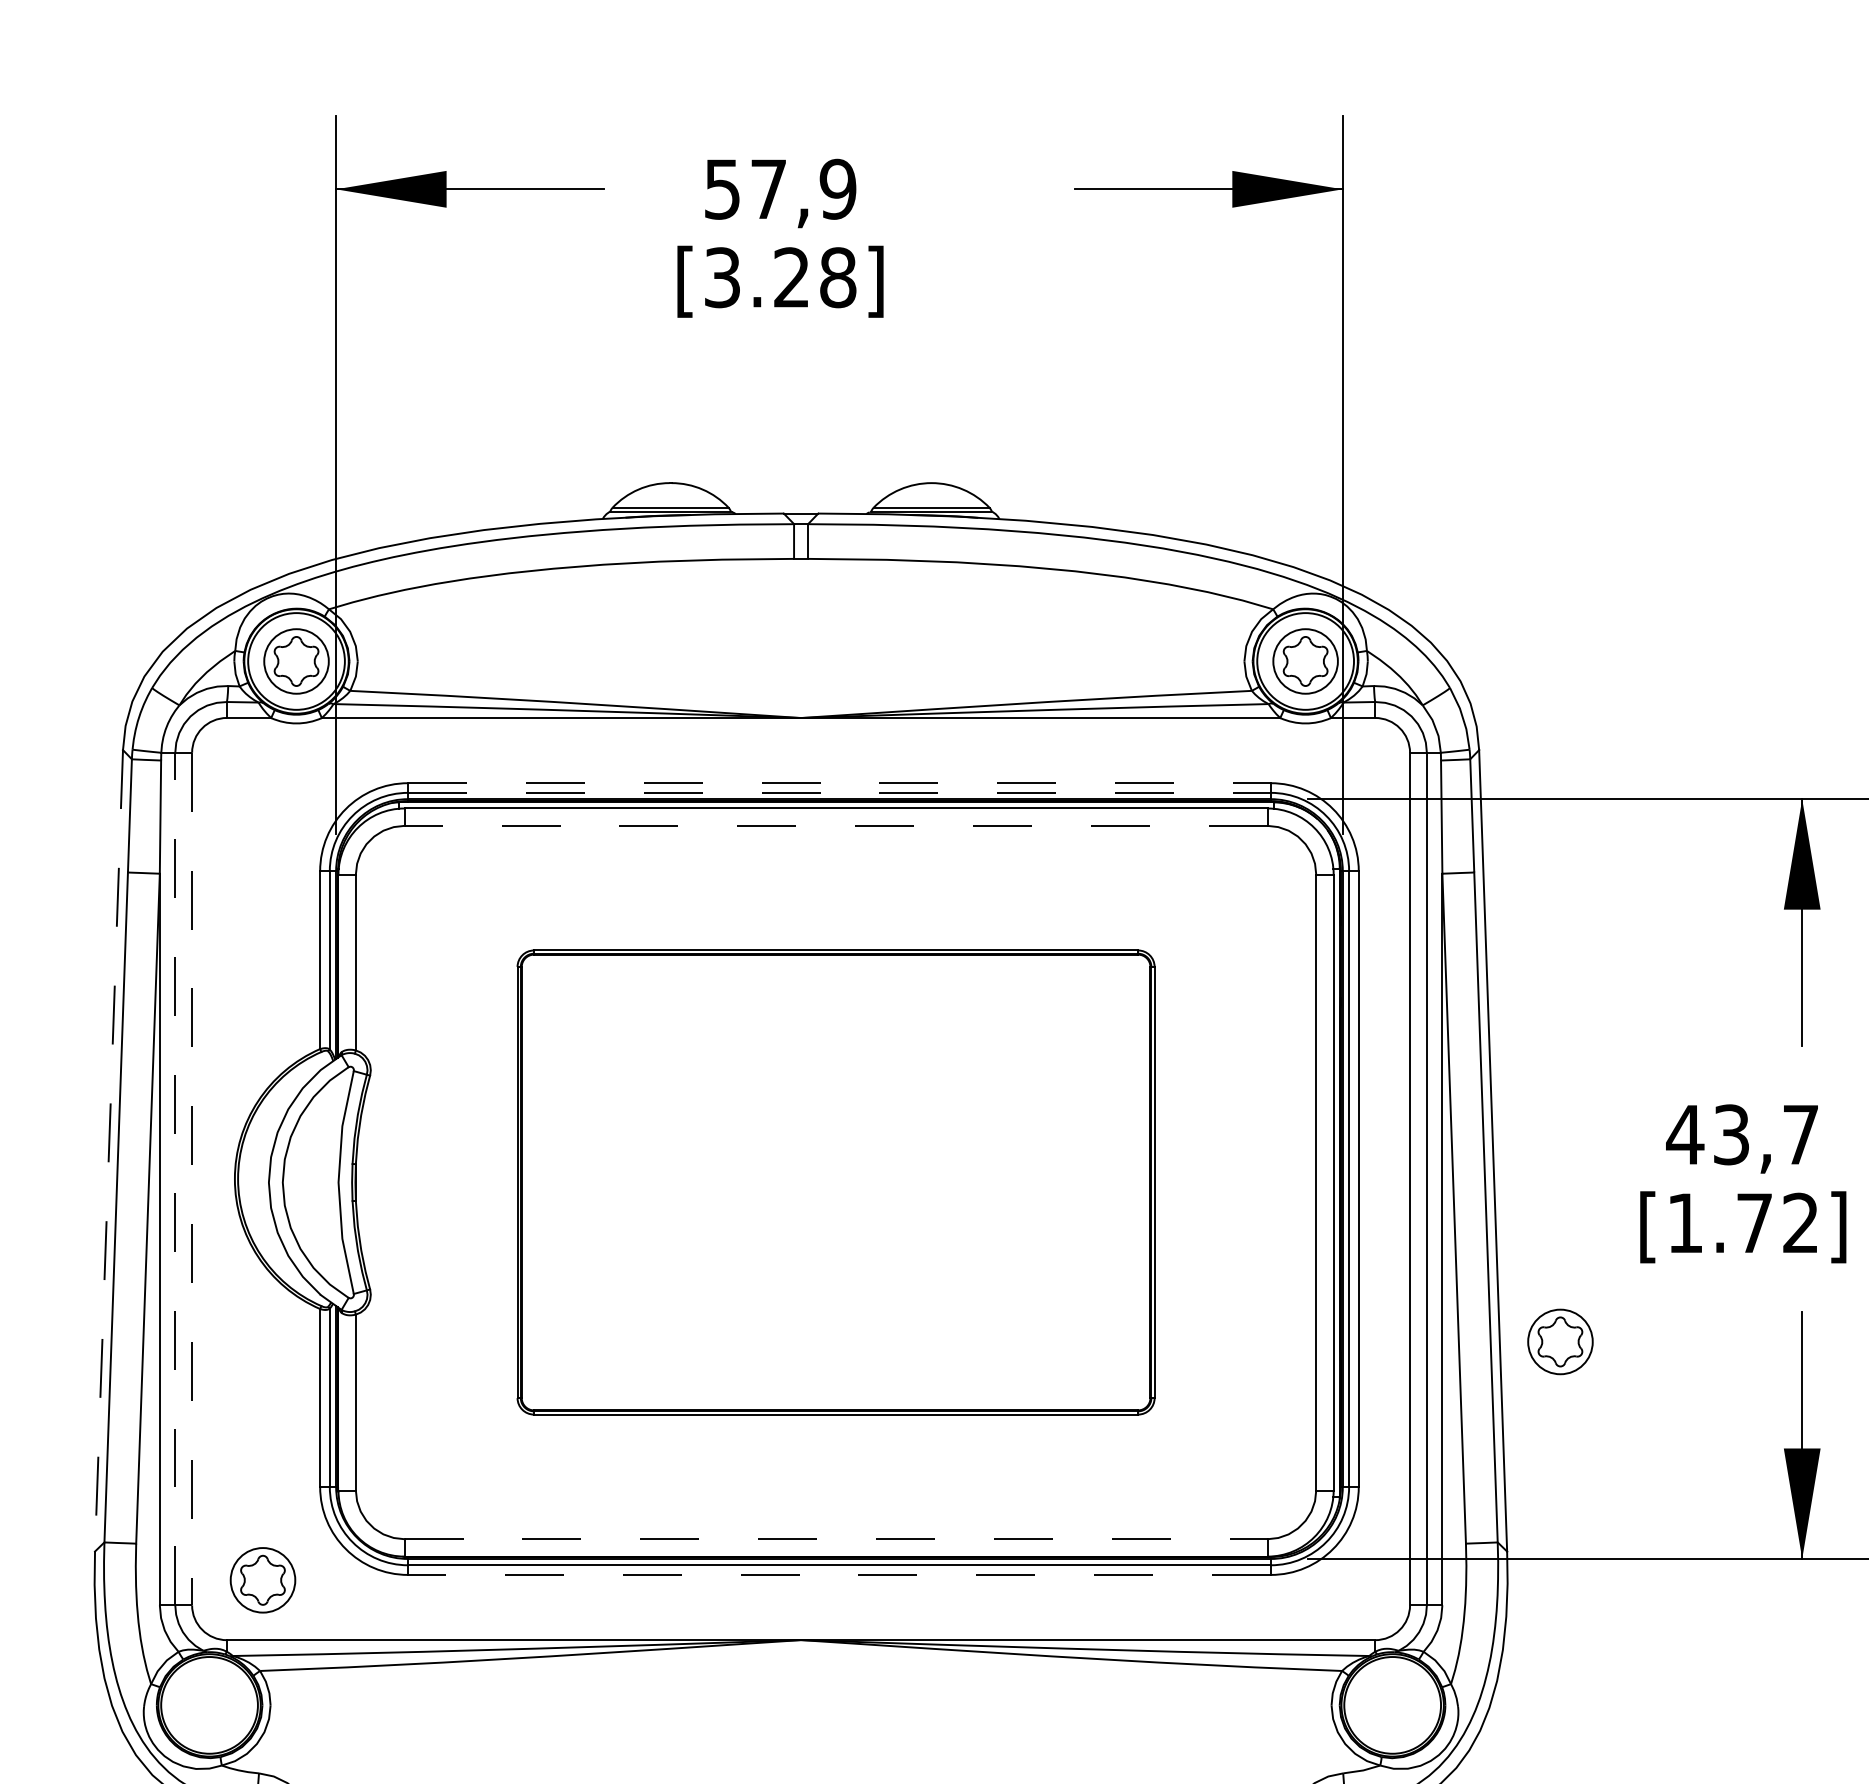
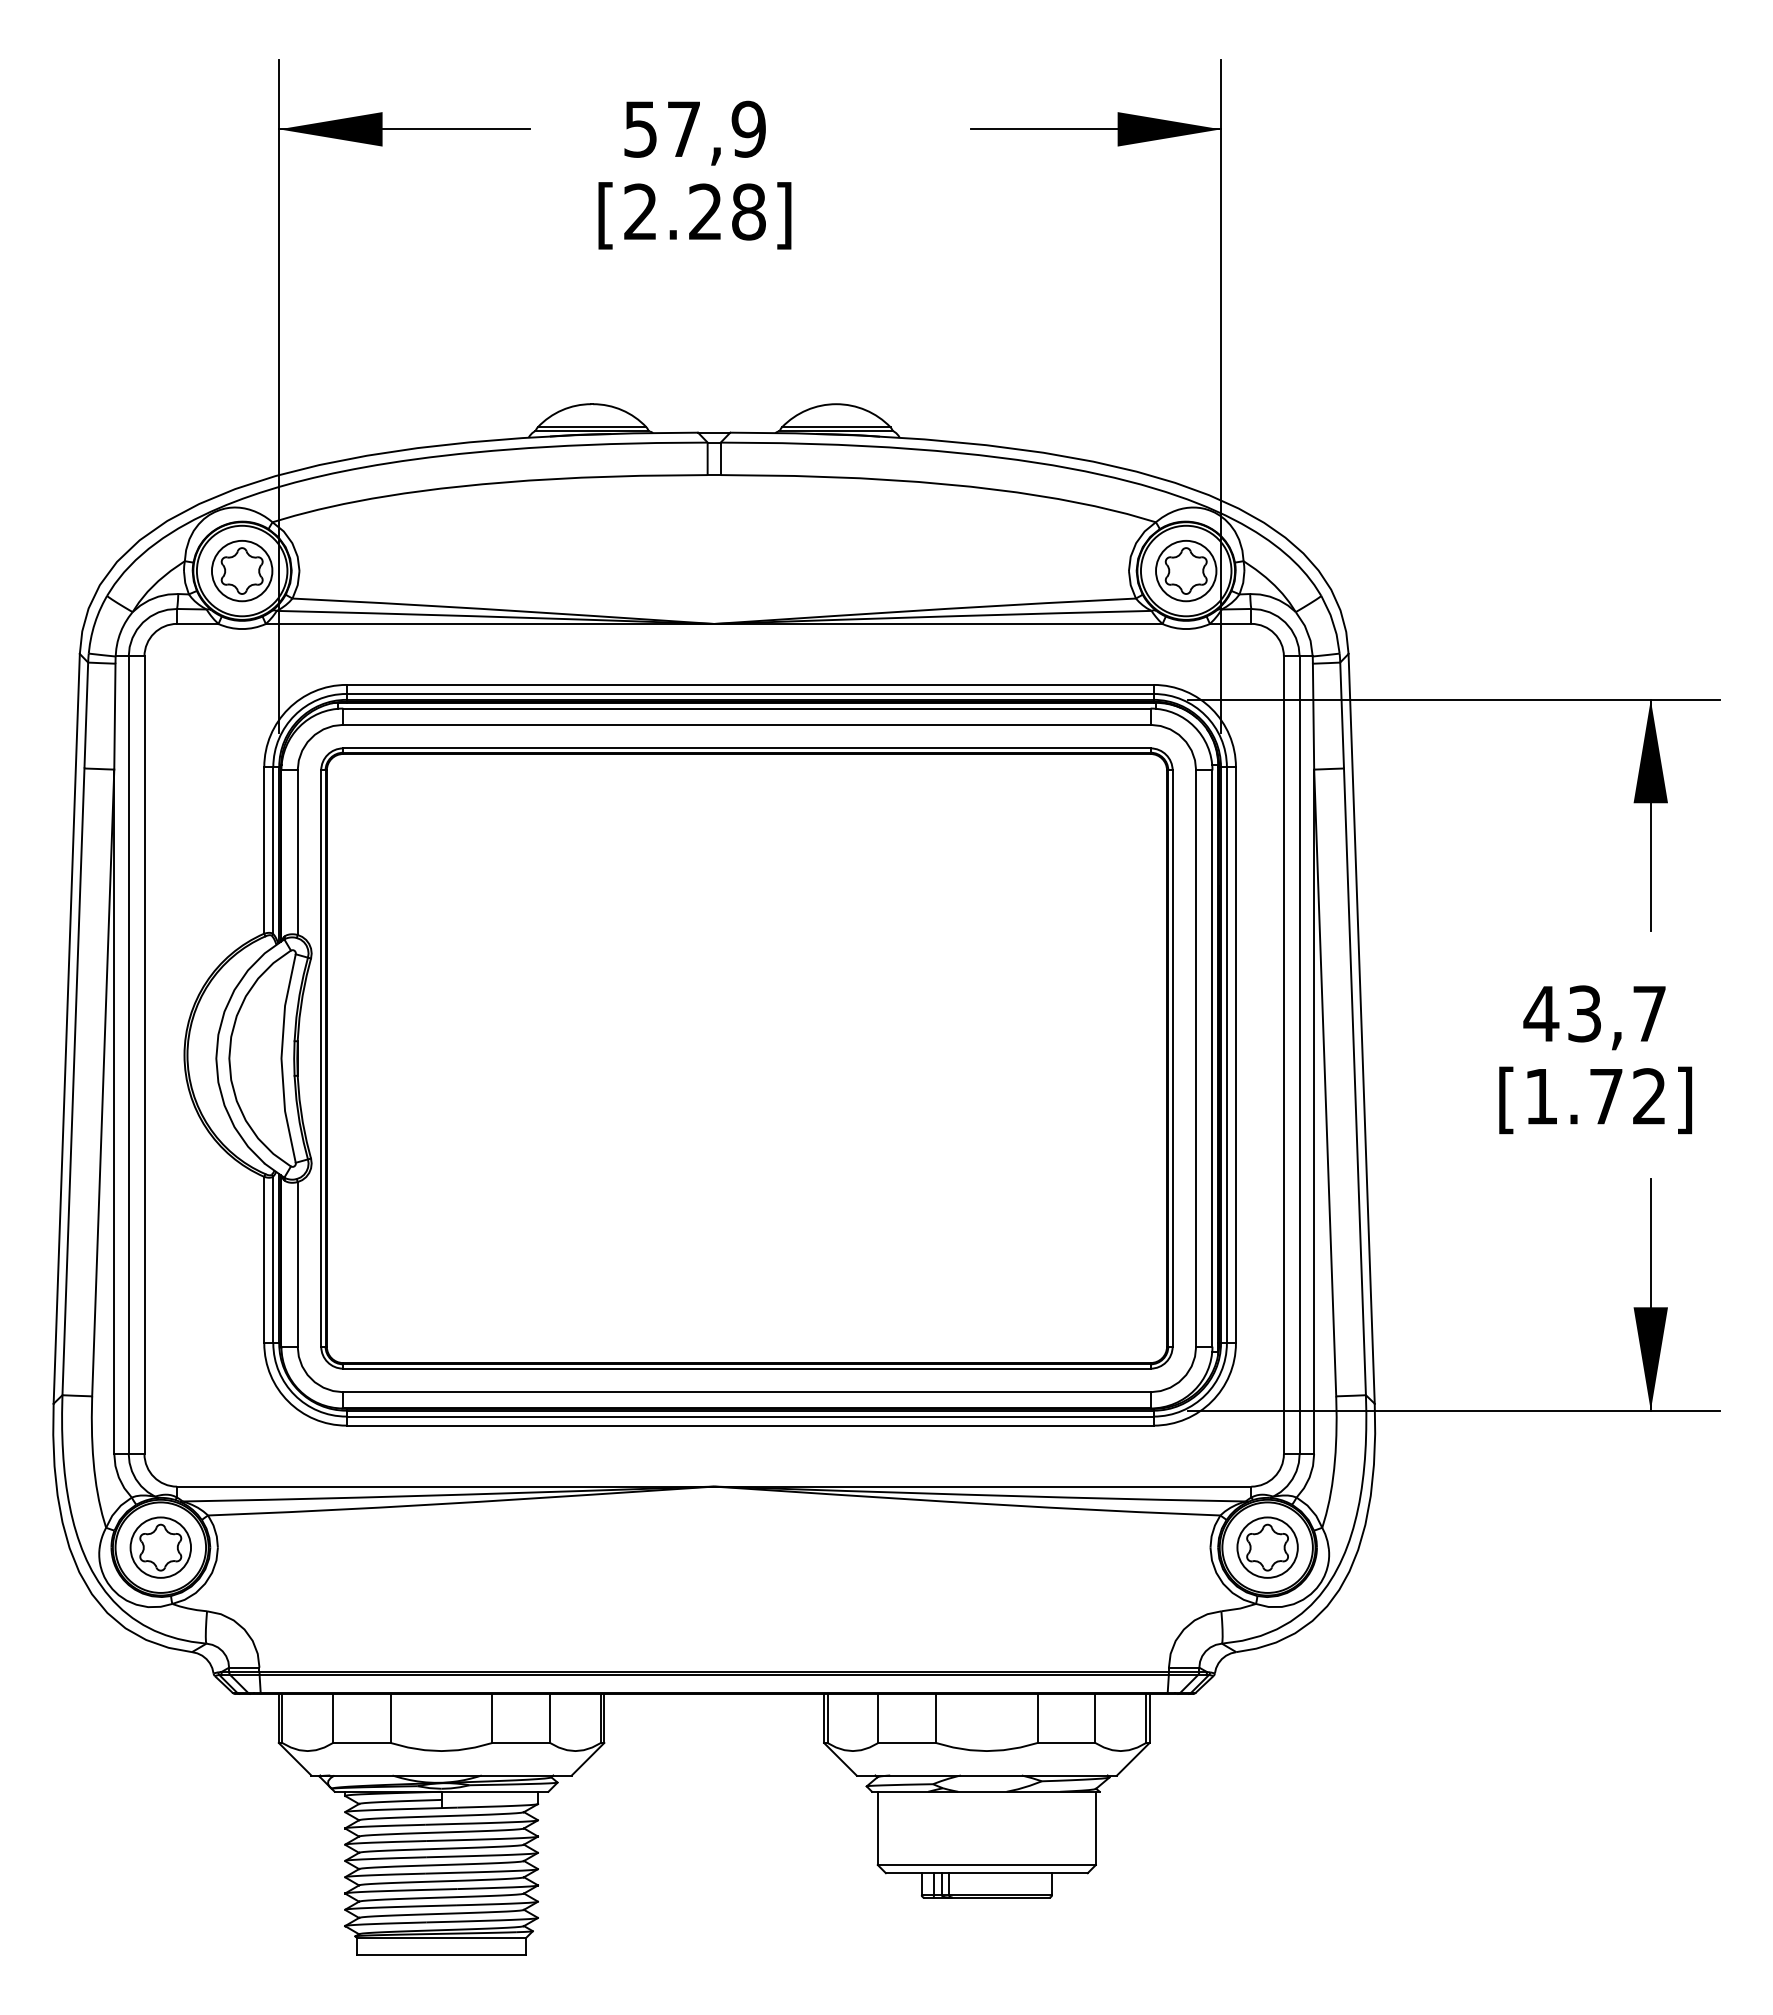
text: (722, 277) -> (640, 211), [3.28] -> [2.28]
line: (839, 782) -> (750, 684), dashed -> solid
line: (839, 792) -> (750, 693), dashed -> solid
line: (835, 825) -> (746, 724), dashed -> solid
line: (108, 1151) -> (66, 1029), dashed -> solid
line: (175, 1179) -> (128, 1055), dashed -> solid
line: (192, 1179) -> (144, 1055), dashed -> solid
part: (835, 1182) -> (746, 1058), size x1.43
part: (1560, 1341) -> (1267, 1547), moved
line: (835, 1539) -> (746, 1392), dashed -> solid
line: (839, 1574) -> (750, 1425), dashed -> solid
part: (262, 1580) -> (160, 1547), moved

